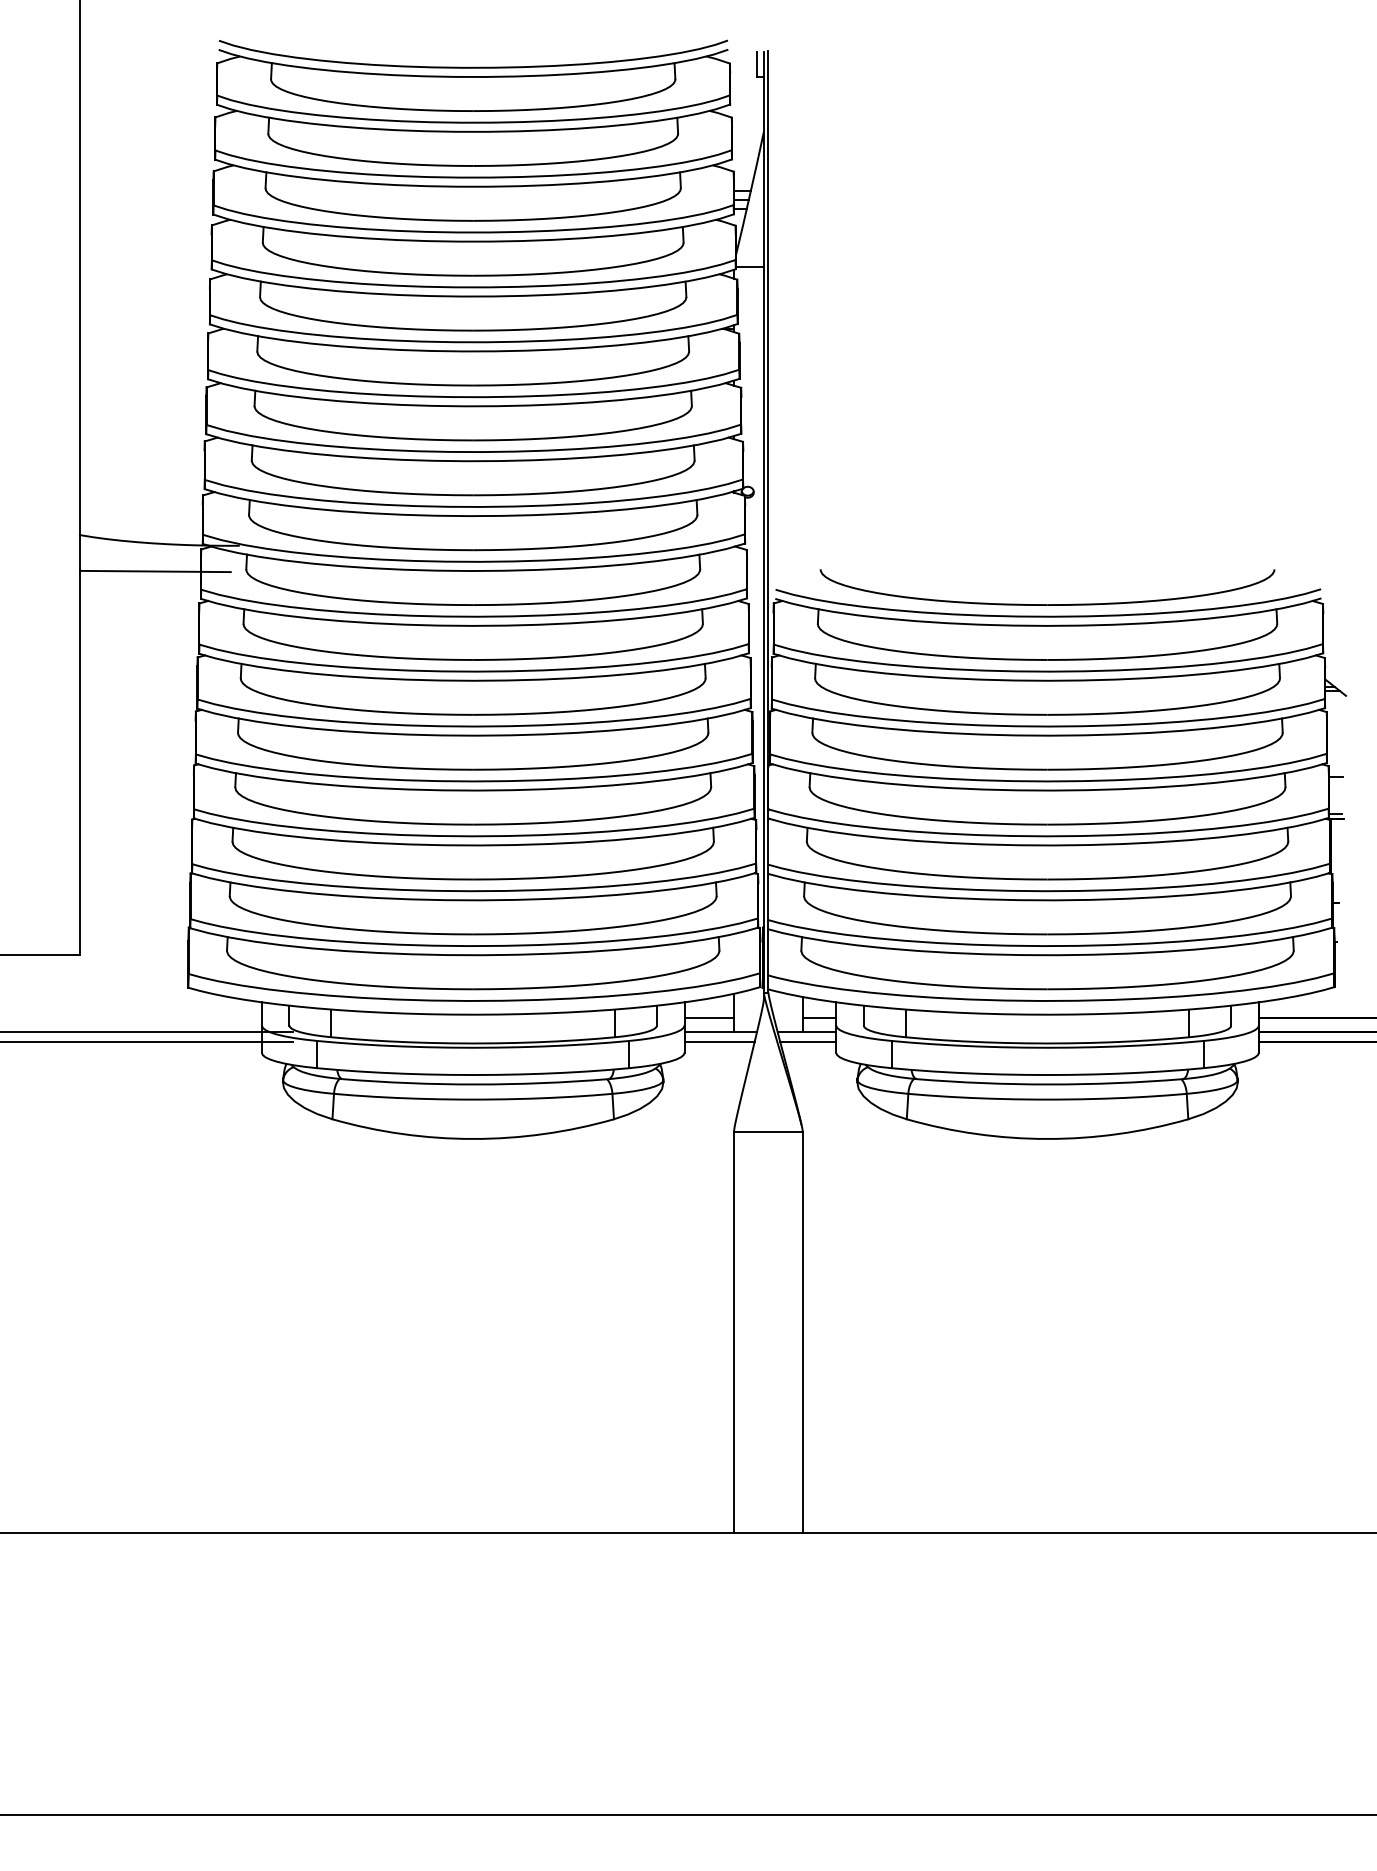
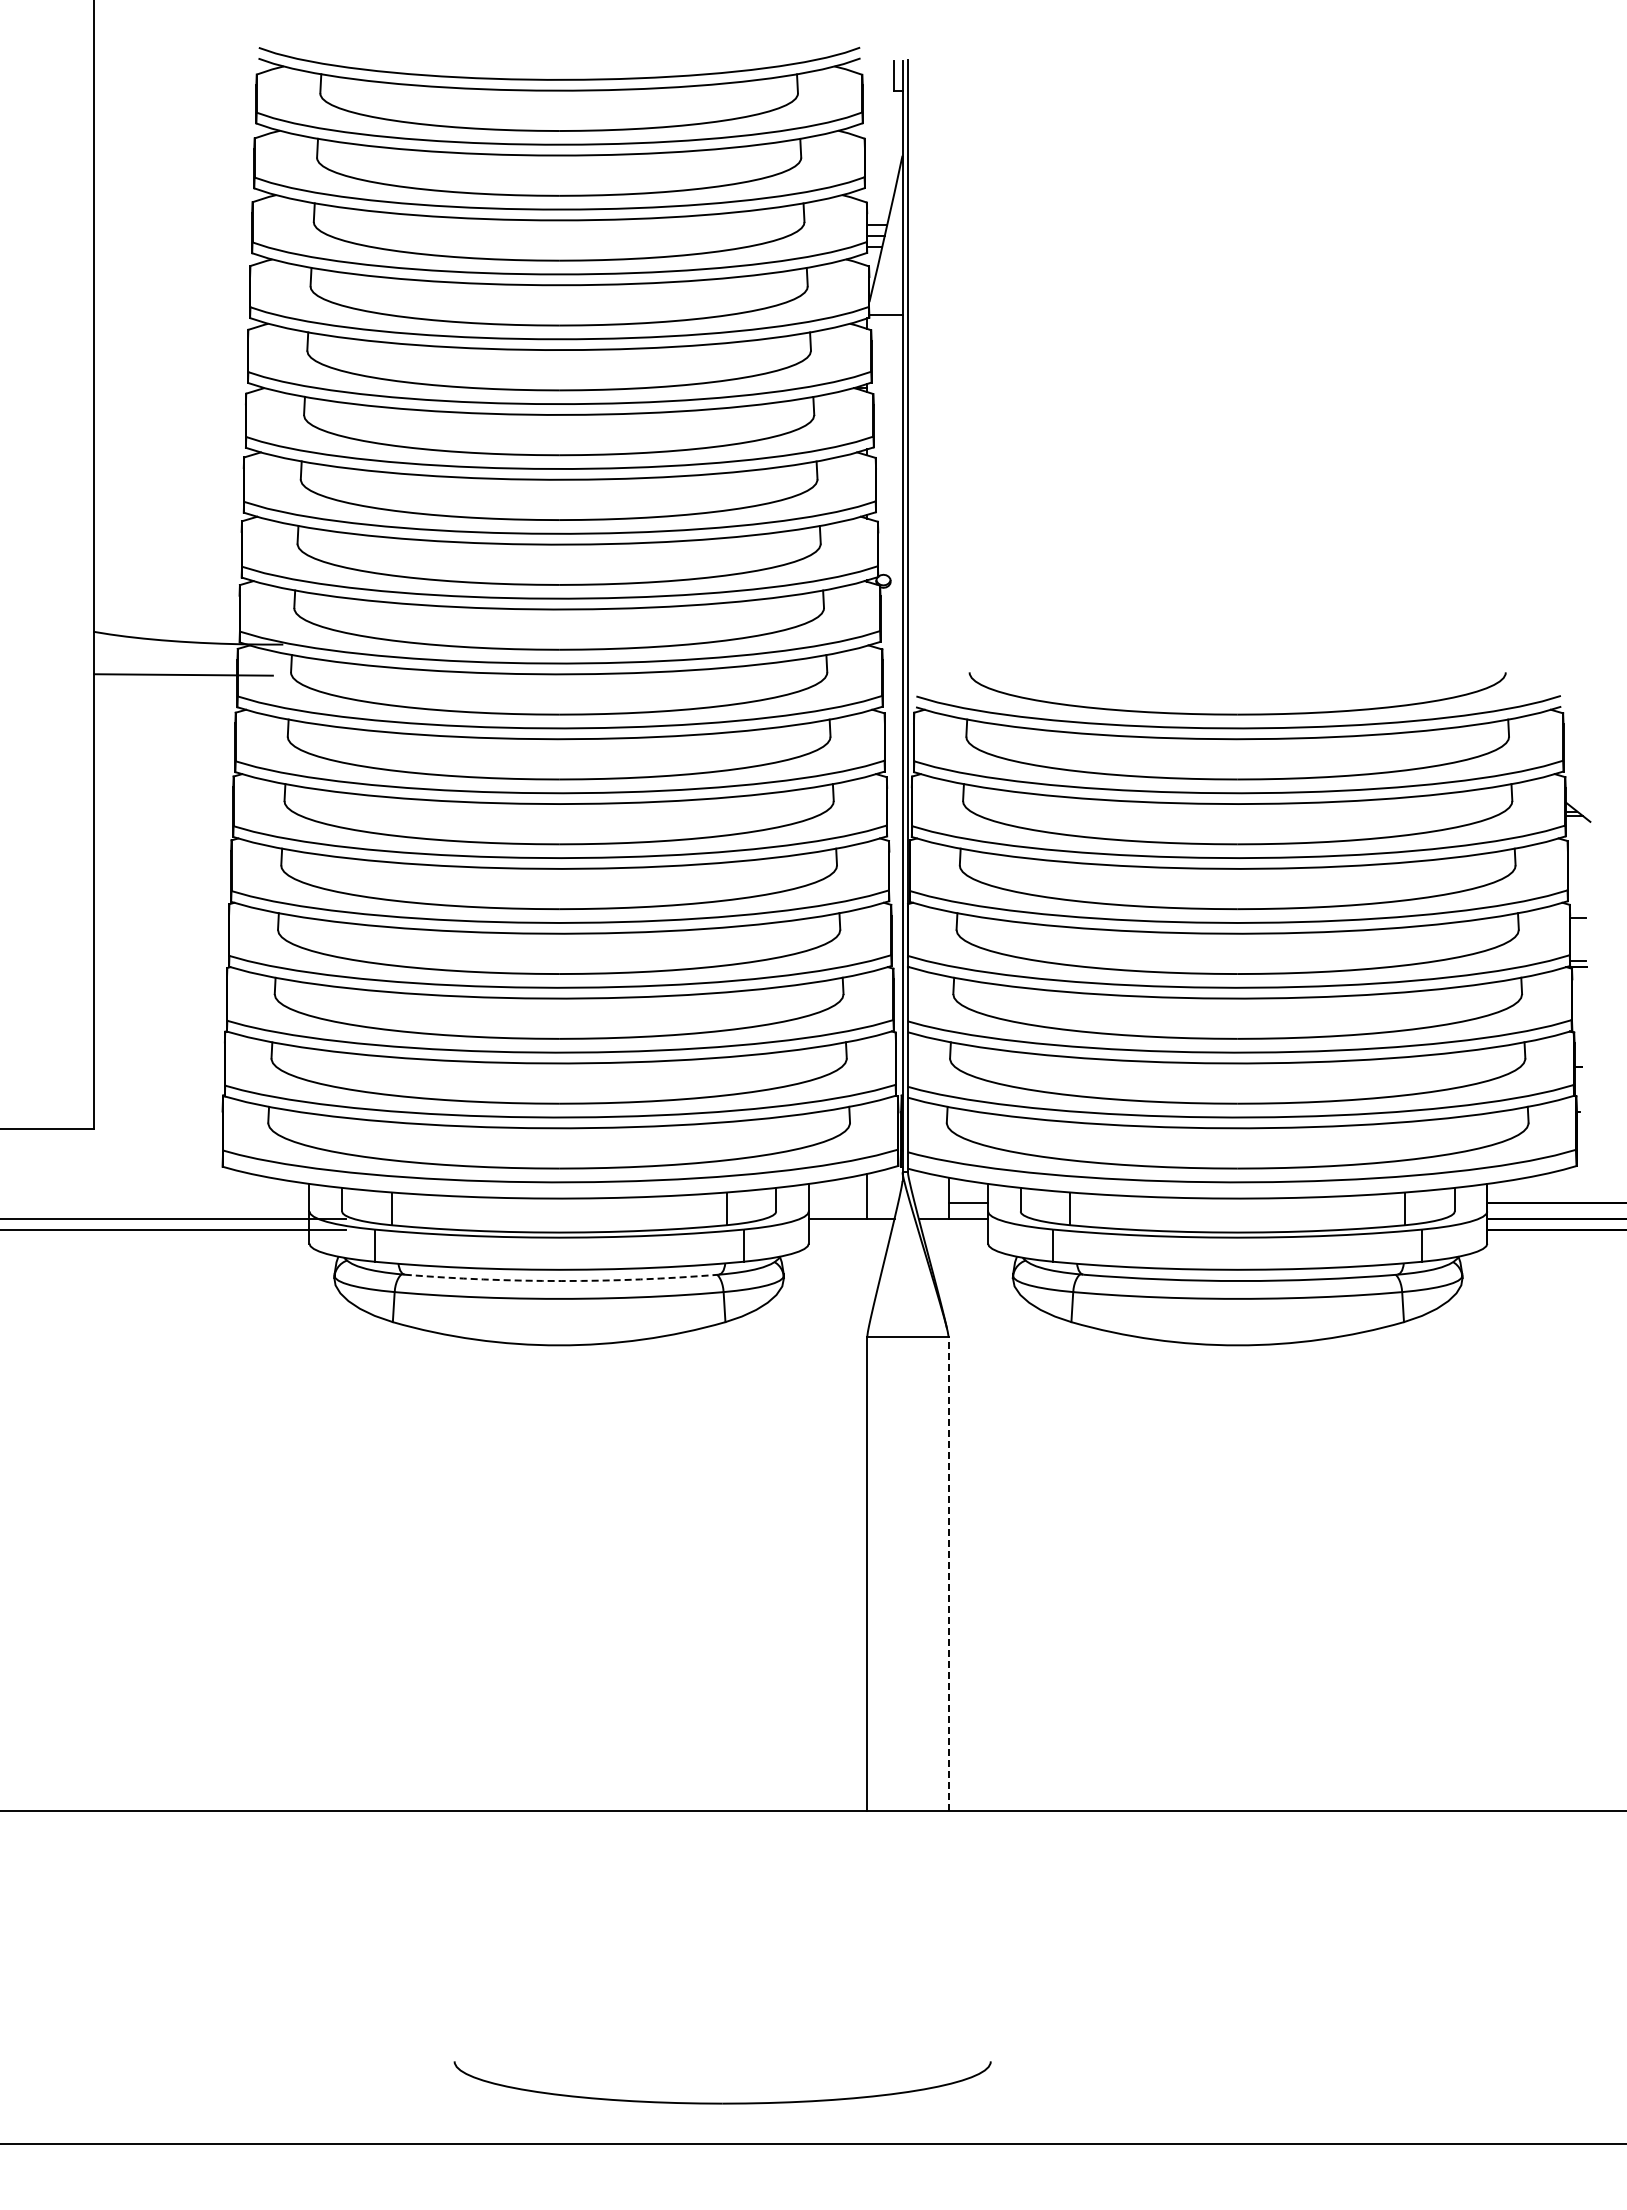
line: (708, 1018) -> (837, 1202), removed
line: (718, 1041) -> (849, 1230), removed
line: (807, 1041) -> (954, 1230), removed
arc: (475, 1084) -> (561, 1281), solid -> dashed
line: (802, 1332) -> (948, 1573), solid -> dashed
part: (611, 1779) -> (722, 2102), added

